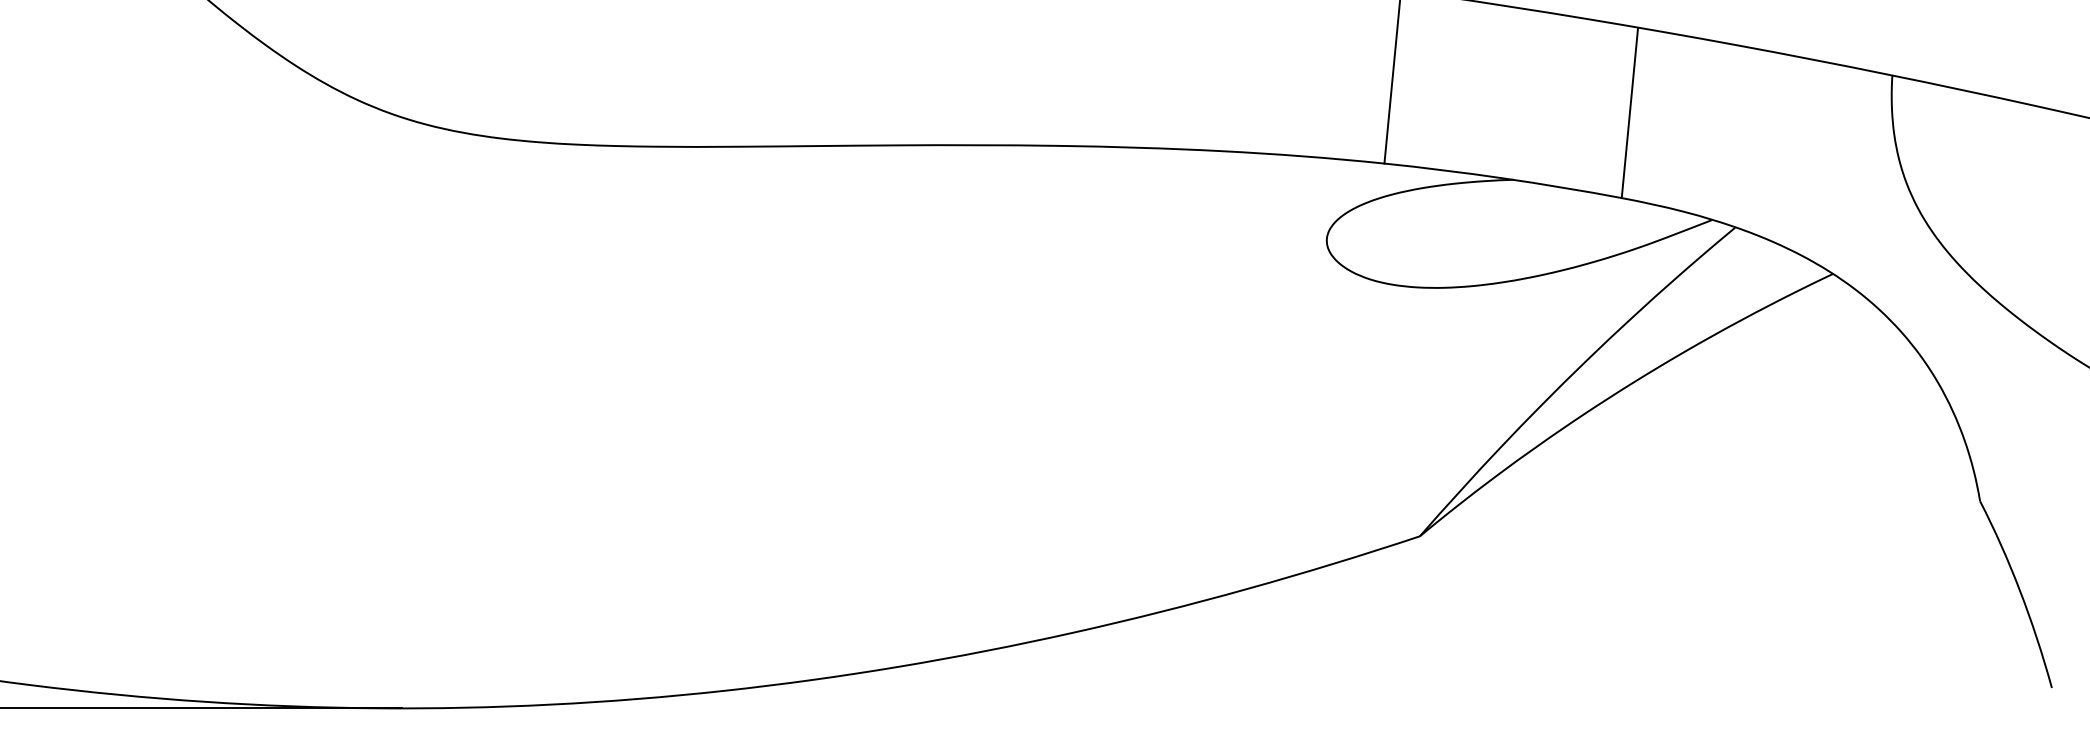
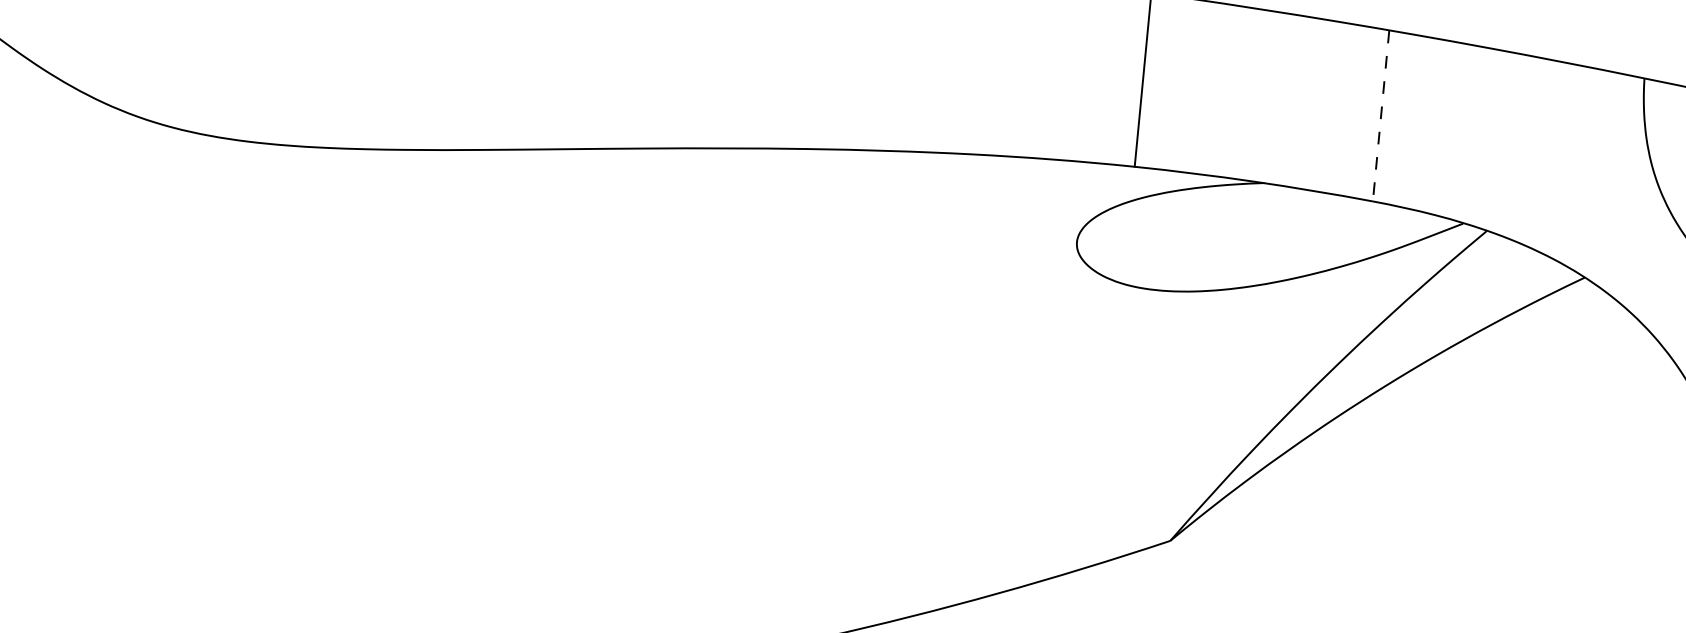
line: (1629, 113) -> (1380, 116), solid -> dashed

